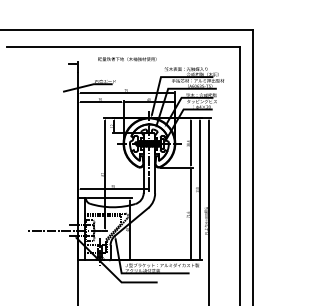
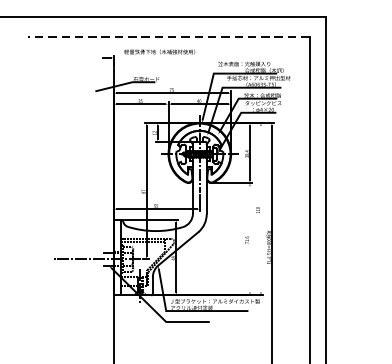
line: (123, 46) -> (168, 36), solid -> dashed
text: (127, 59) -> (159, 52), moved
line: (199, 188) -> (260, 208), removed
line: (190, 213) -> (249, 238), removed

